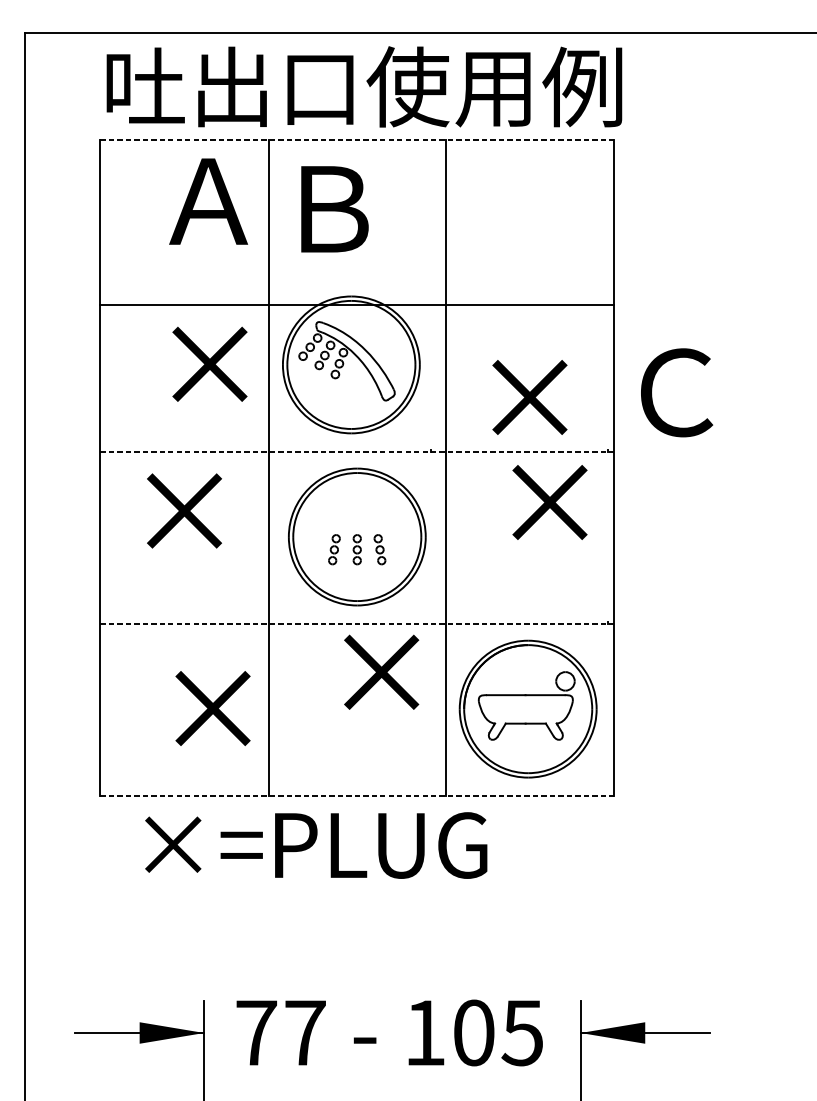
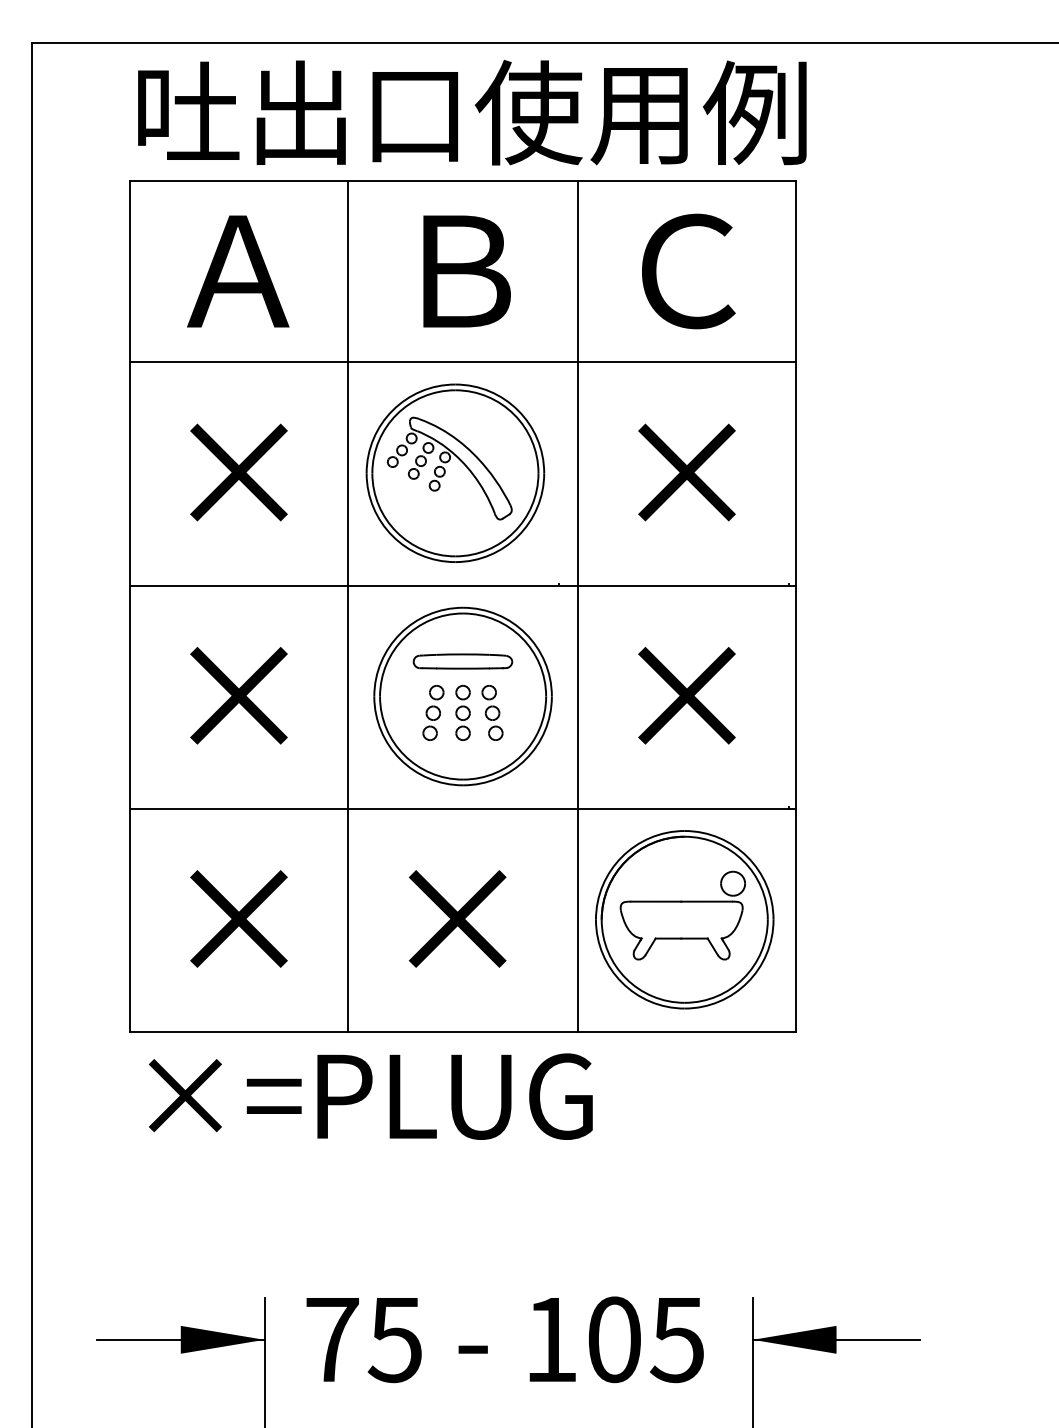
line: (357, 139) -> (463, 181), dashed -> solid
text: (208, 201) -> (238, 271), moved
text: (334, 209) -> (466, 271), moved
line: (356, 304) -> (462, 362), moved
text: (209, 364) -> (238, 472), moved
text: (676, 392) -> (688, 271), moved
text: (529, 397) -> (686, 472), moved
line: (357, 451) -> (463, 585), dashed -> solid
text: (549, 502) -> (686, 695), moved
text: (184, 510) -> (238, 695), moved
part: (356, 510) -> (462, 661), added
part: (334, 549) -> (433, 712), size x1.43
part: (356, 549) -> (462, 712), size x1.43
part: (379, 549) -> (492, 712), size x1.43
line: (357, 623) -> (463, 808), dashed -> solid
text: (381, 671) -> (457, 918), moved
text: (212, 708) -> (238, 918), moved
line: (357, 796) -> (463, 1032), dashed -> solid
text: (315, 845) -> (370, 1096), moved
text: (304, 1033) -> (394, 1340), 77 -> 75

